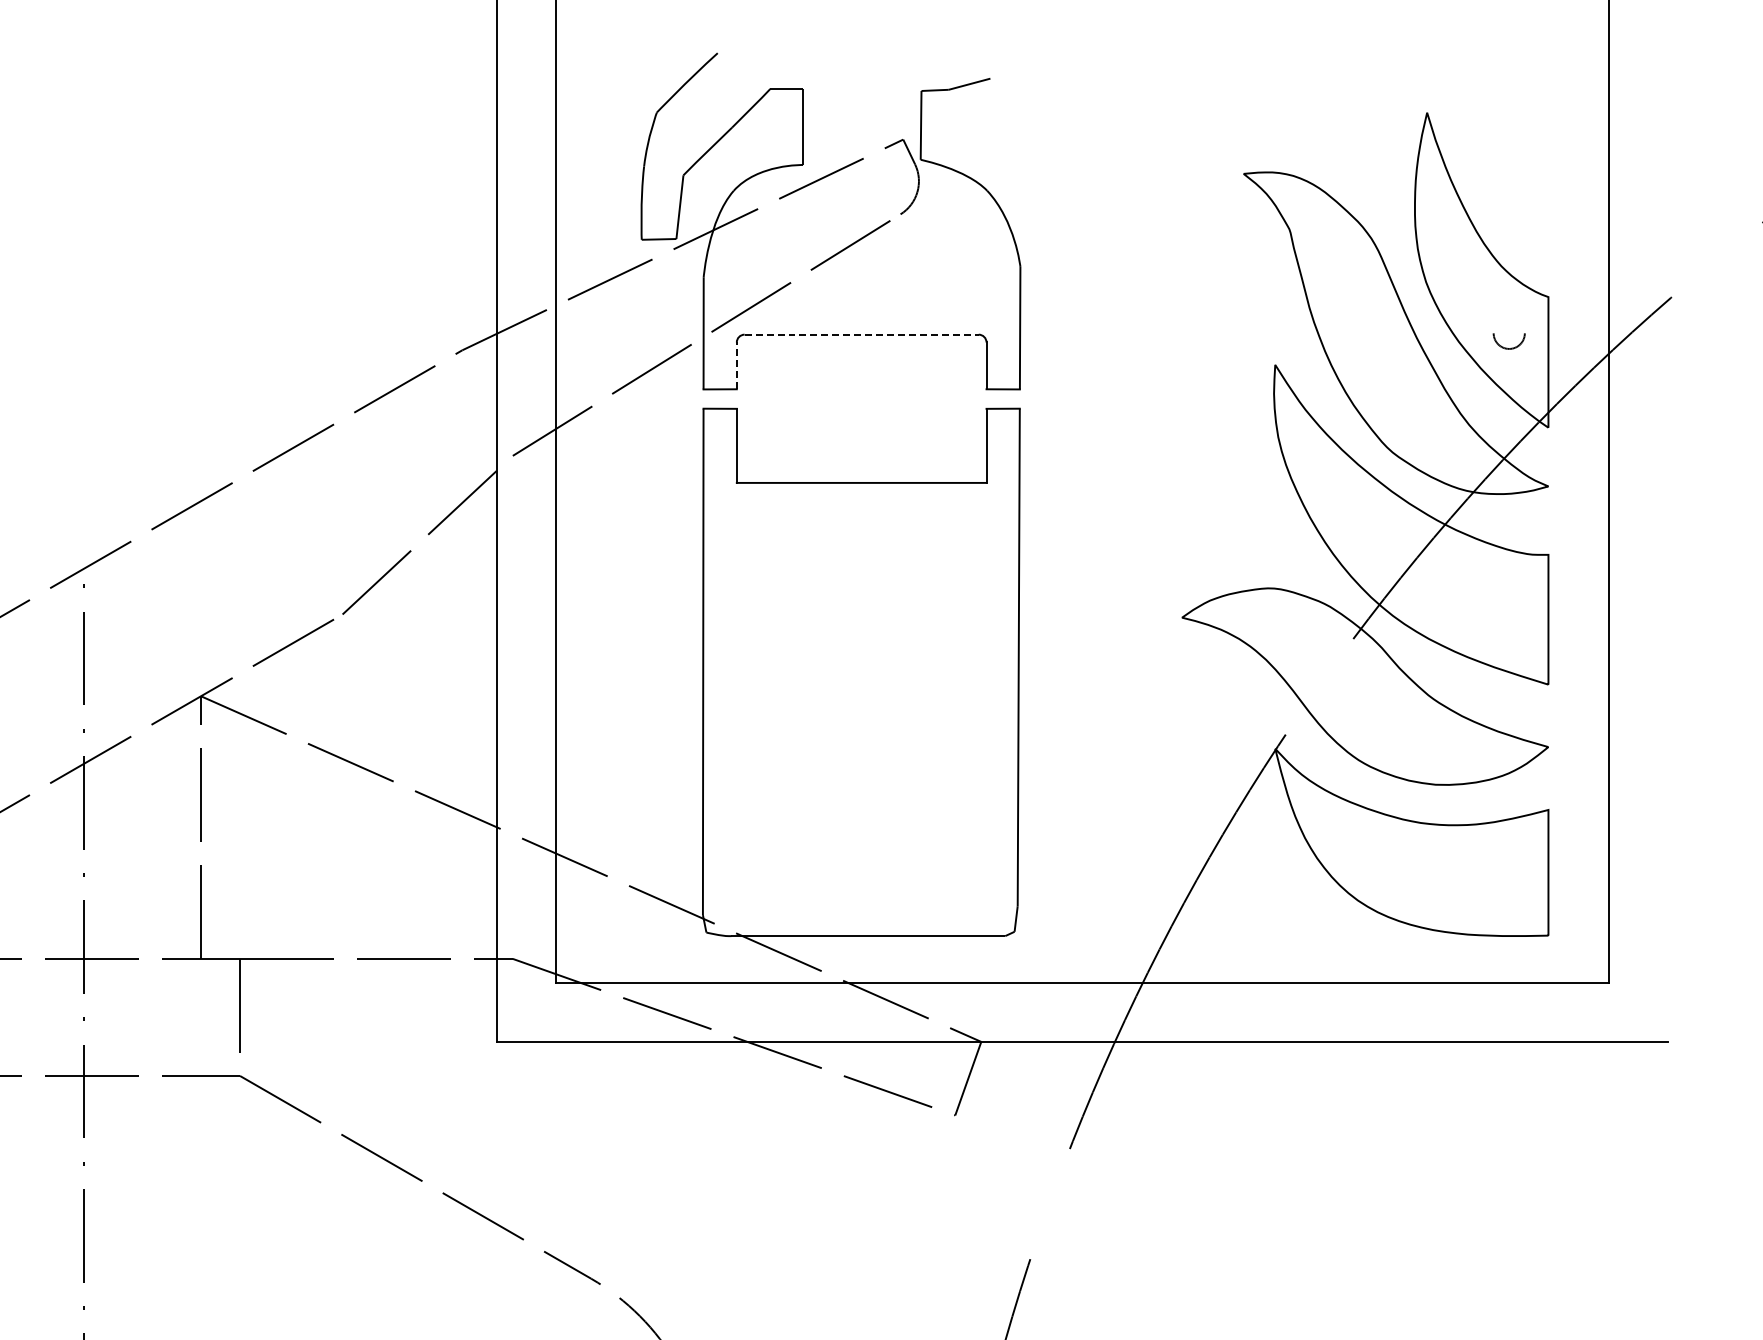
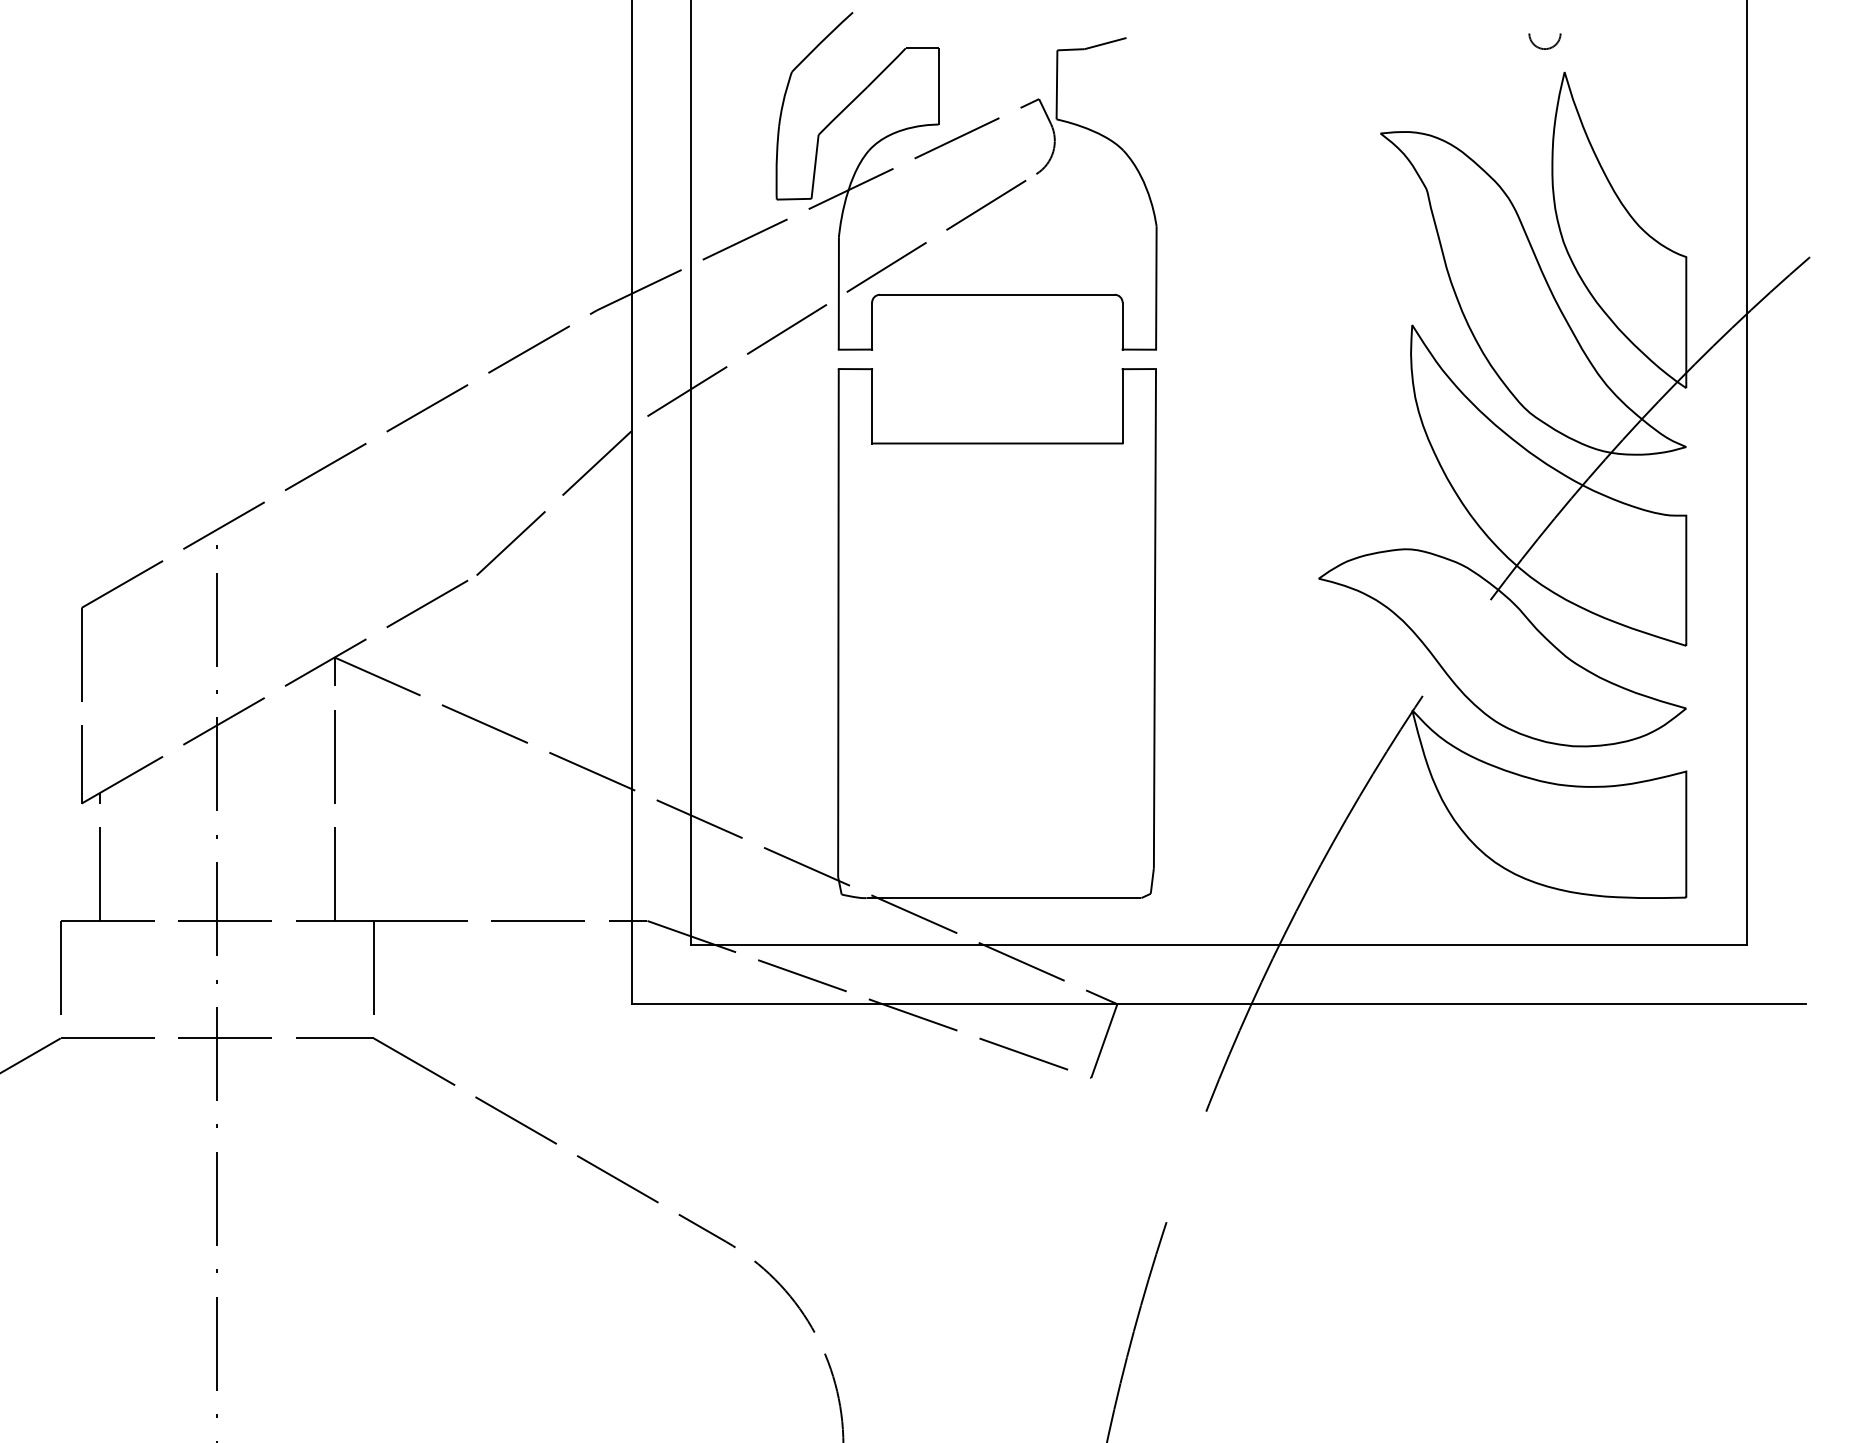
line: (861, 334) -> (997, 294), dashed -> solid
arc: (1505, 347) -> (1541, 47), moved
line: (737, 365) -> (872, 325), dashed -> solid

